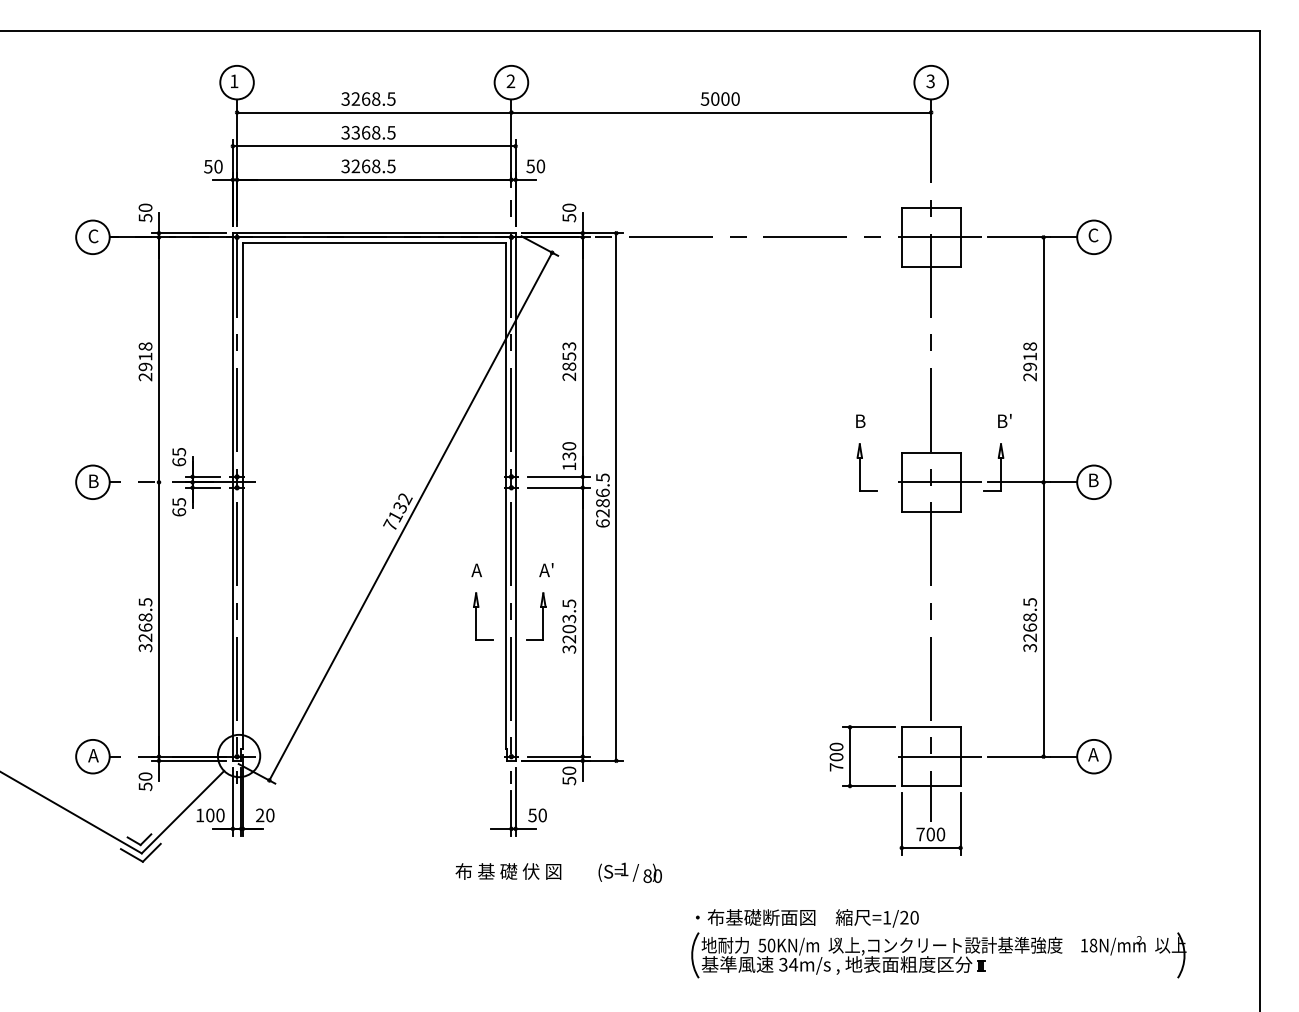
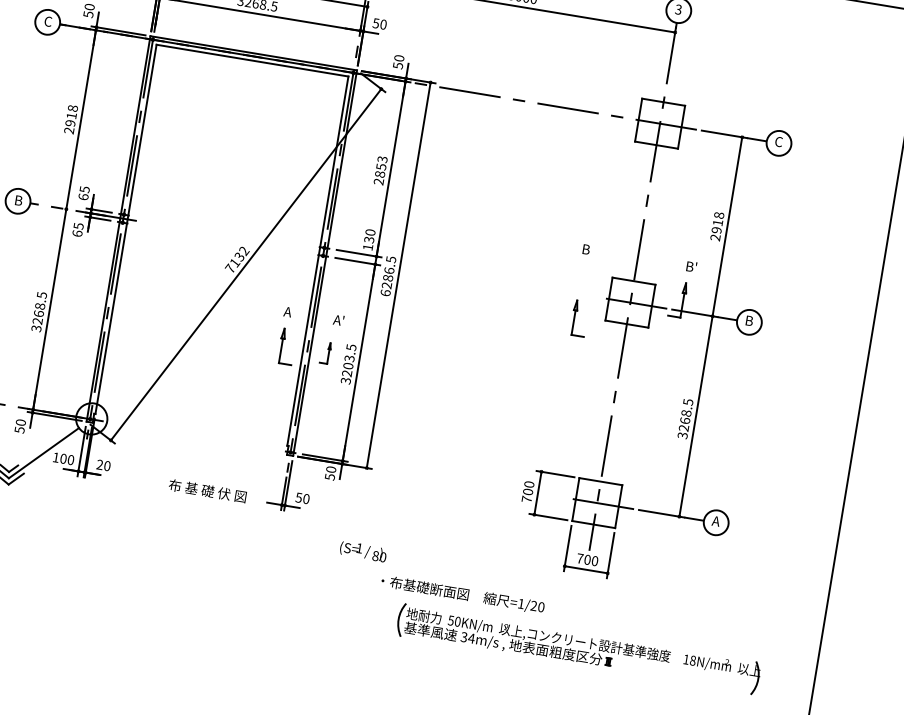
part: (866, 467) -> (579, 318), moved
part: (536, 616) -> (325, 352), size x0.6
text: (508, 871) -> (207, 491), moved
text: (807, 918) -> (463, 594), moved

